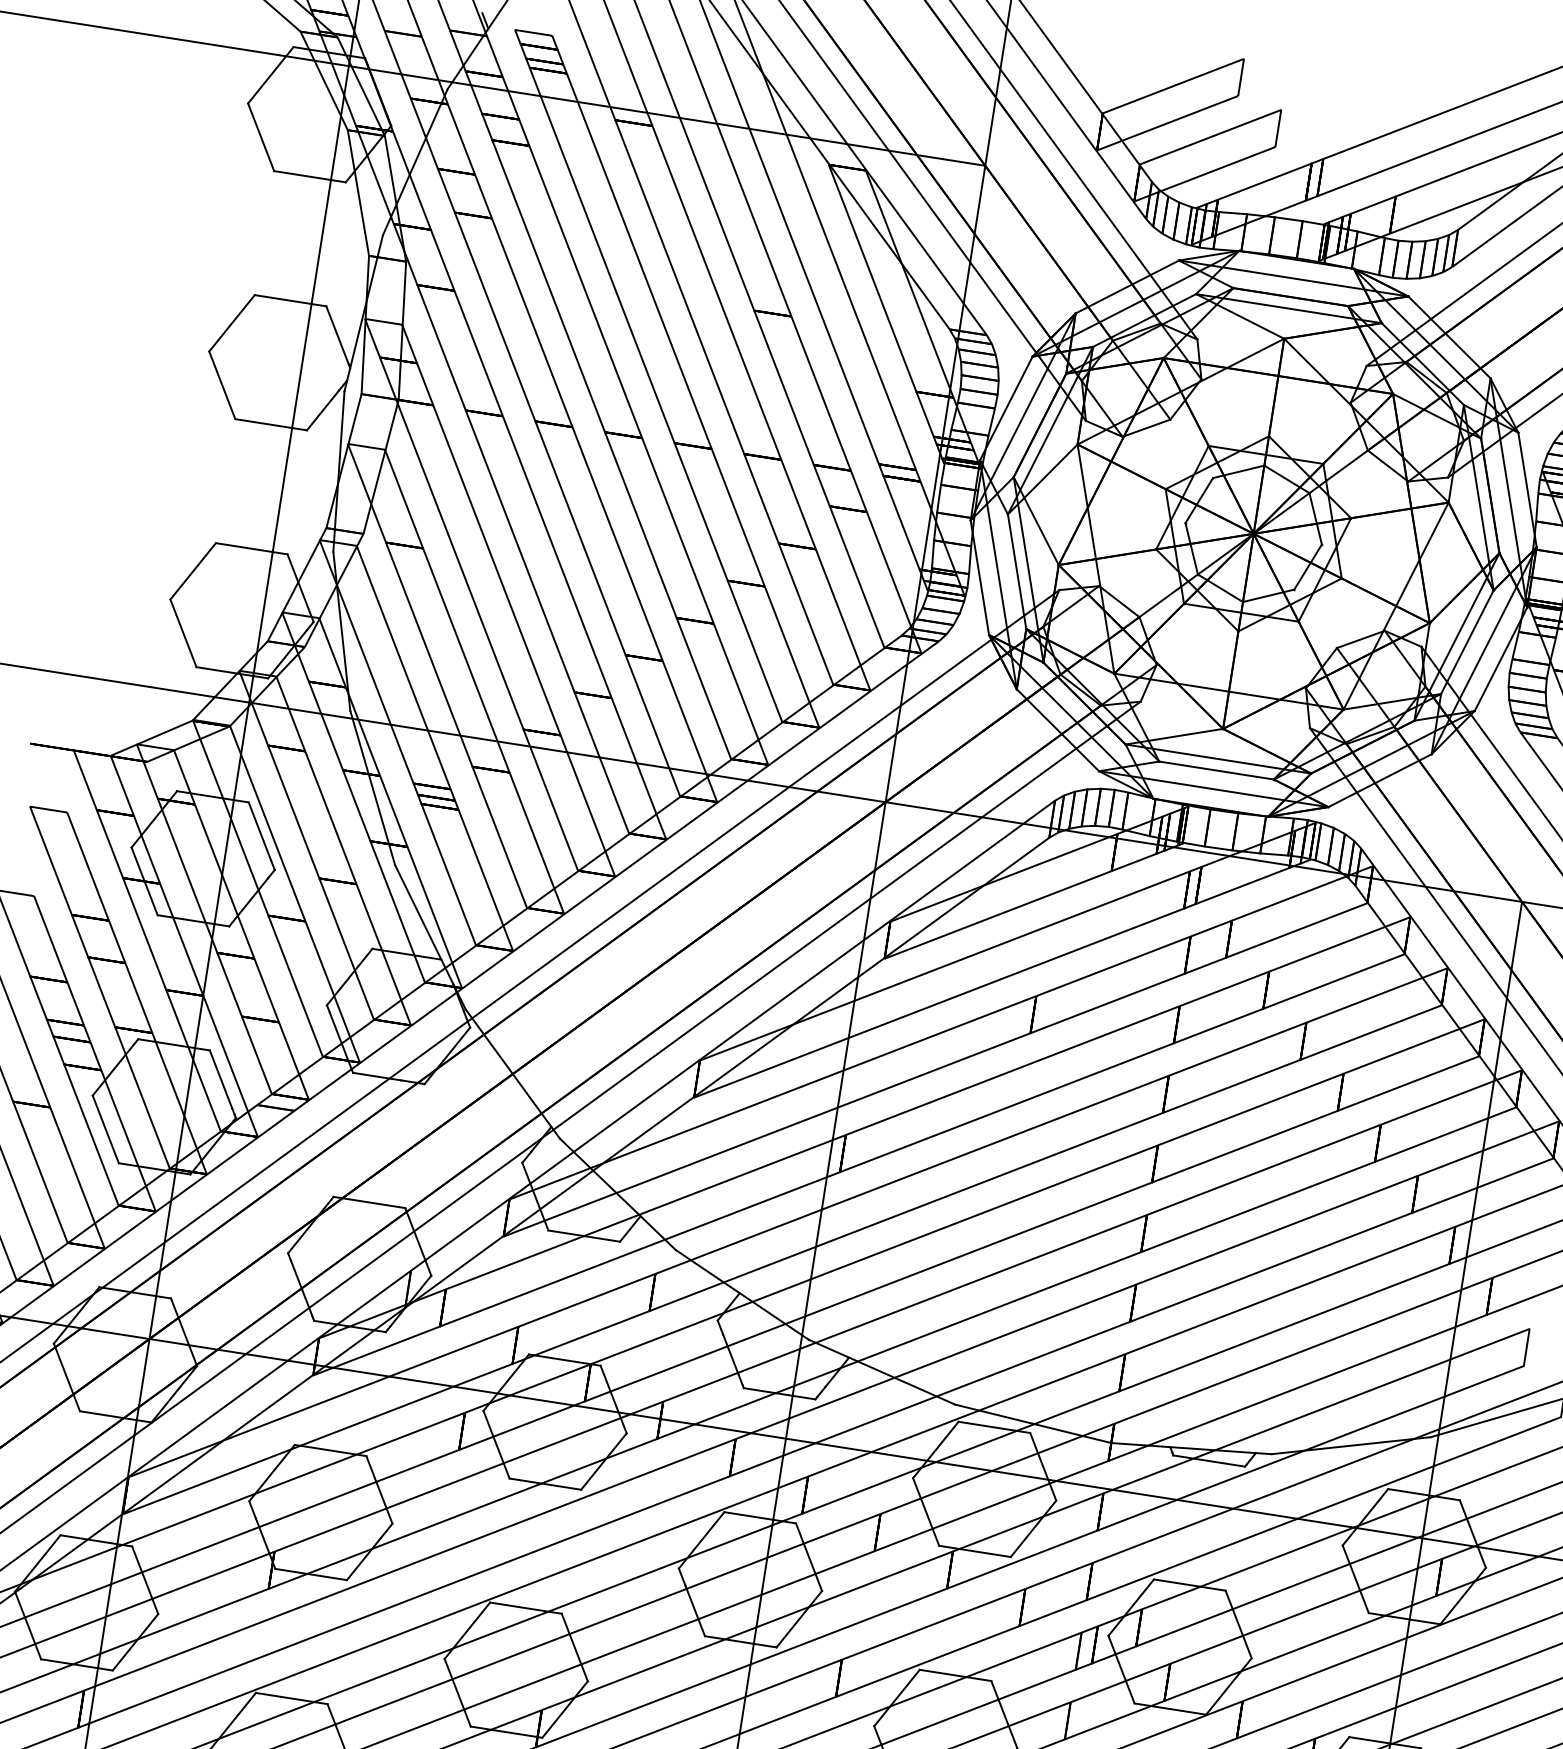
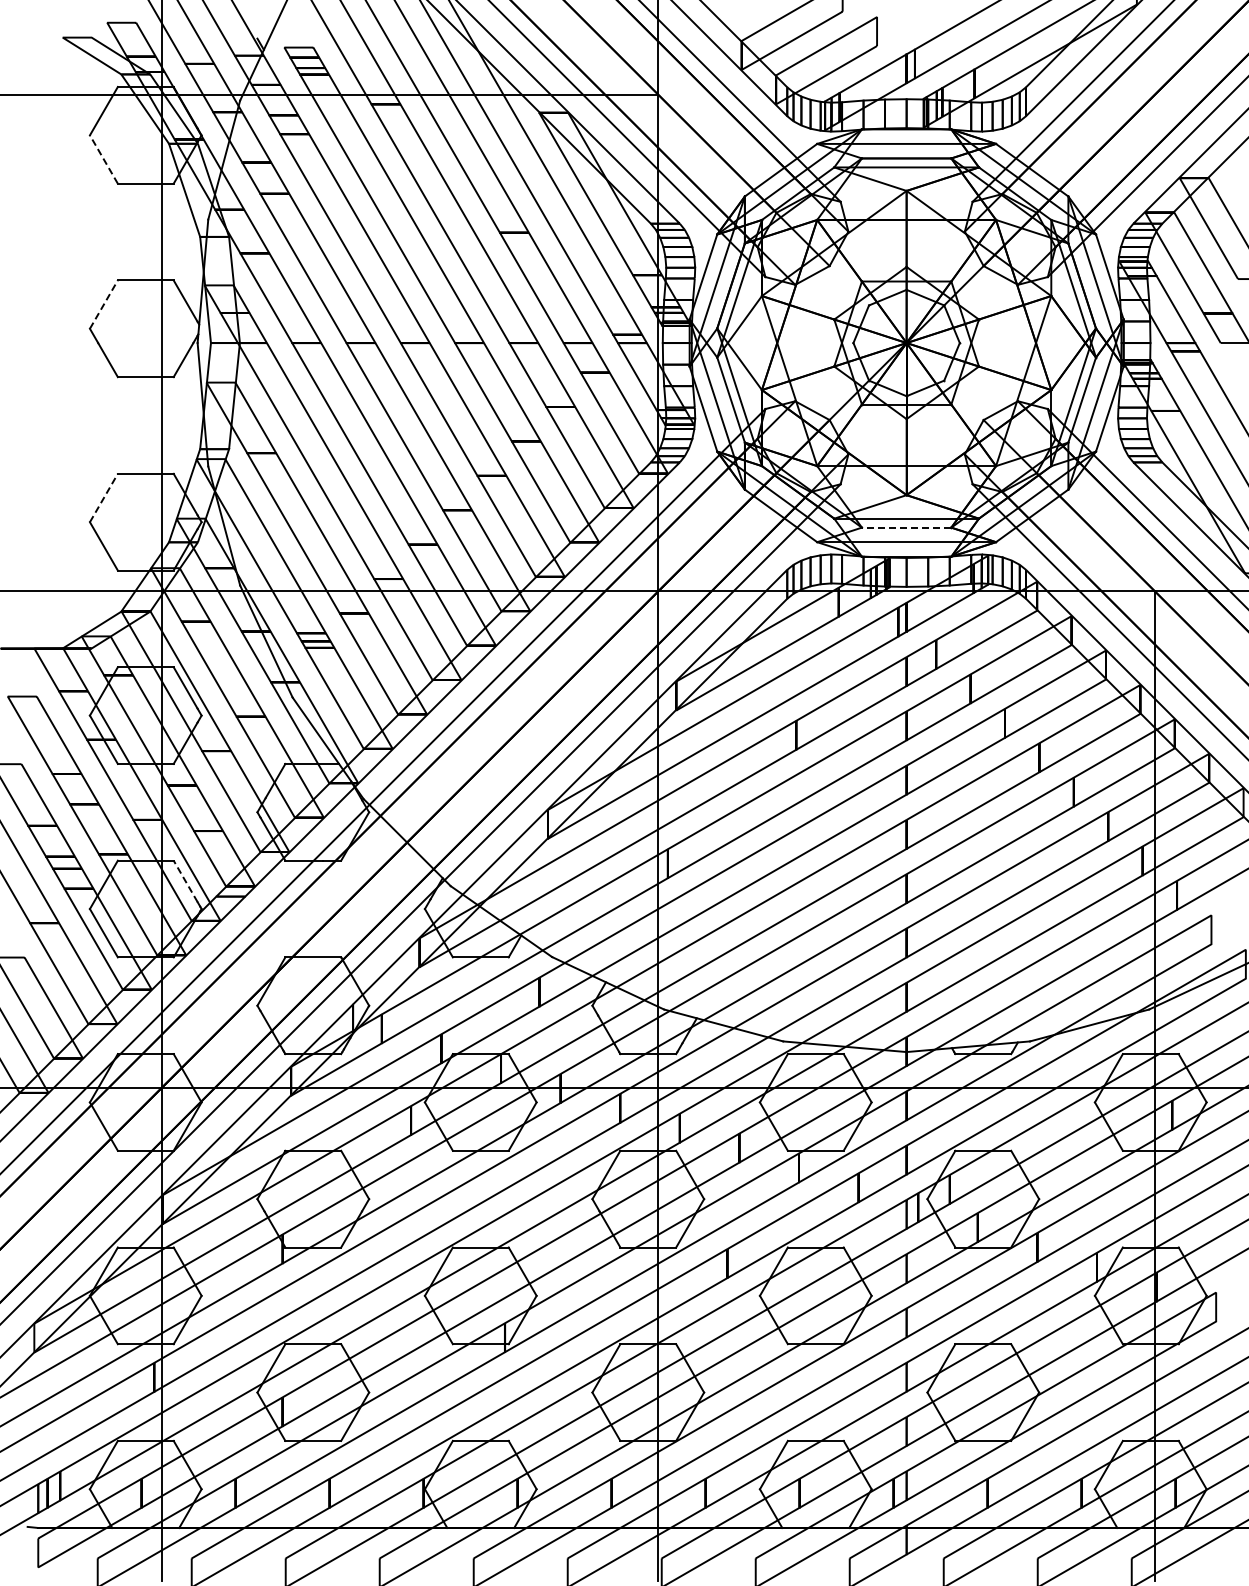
line: (260, 137) -> (103, 159), solid -> dashed
line: (231, 323) -> (103, 304), solid -> dashed
line: (192, 571) -> (103, 498), solid -> dashed
line: (1216, 770) -> (906, 527), solid -> dashed
line: (220, 1079) -> (185, 881), solid -> dashed

